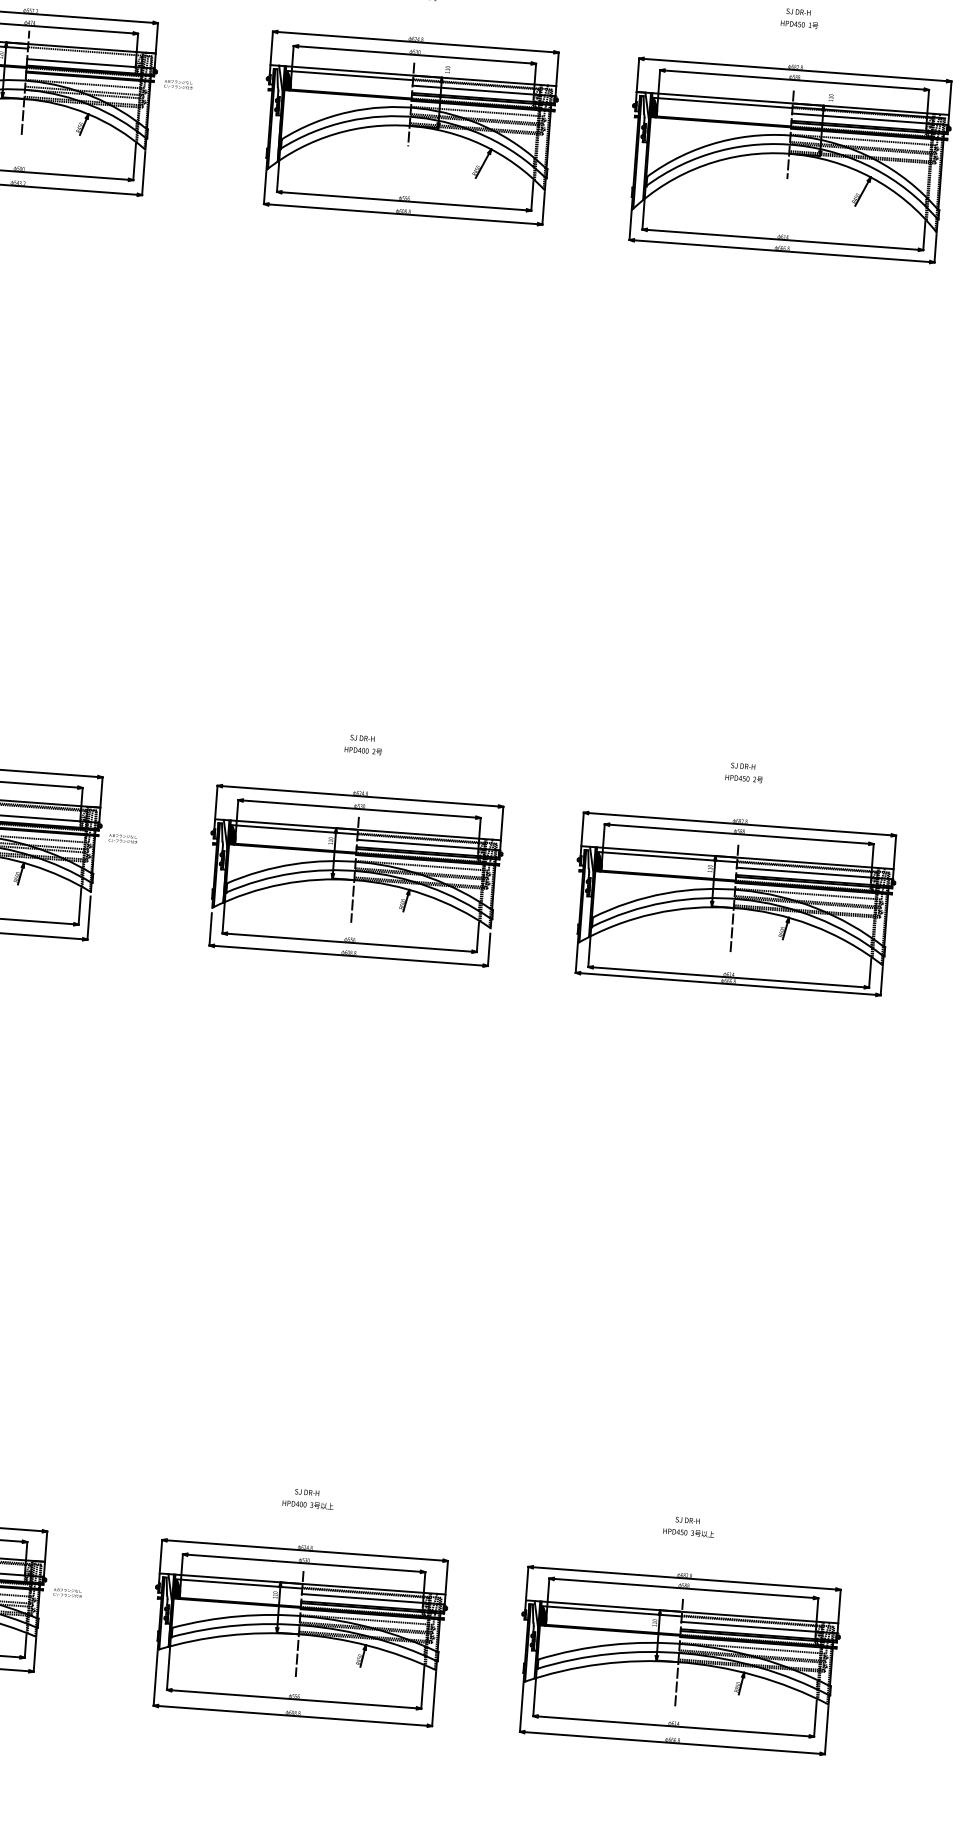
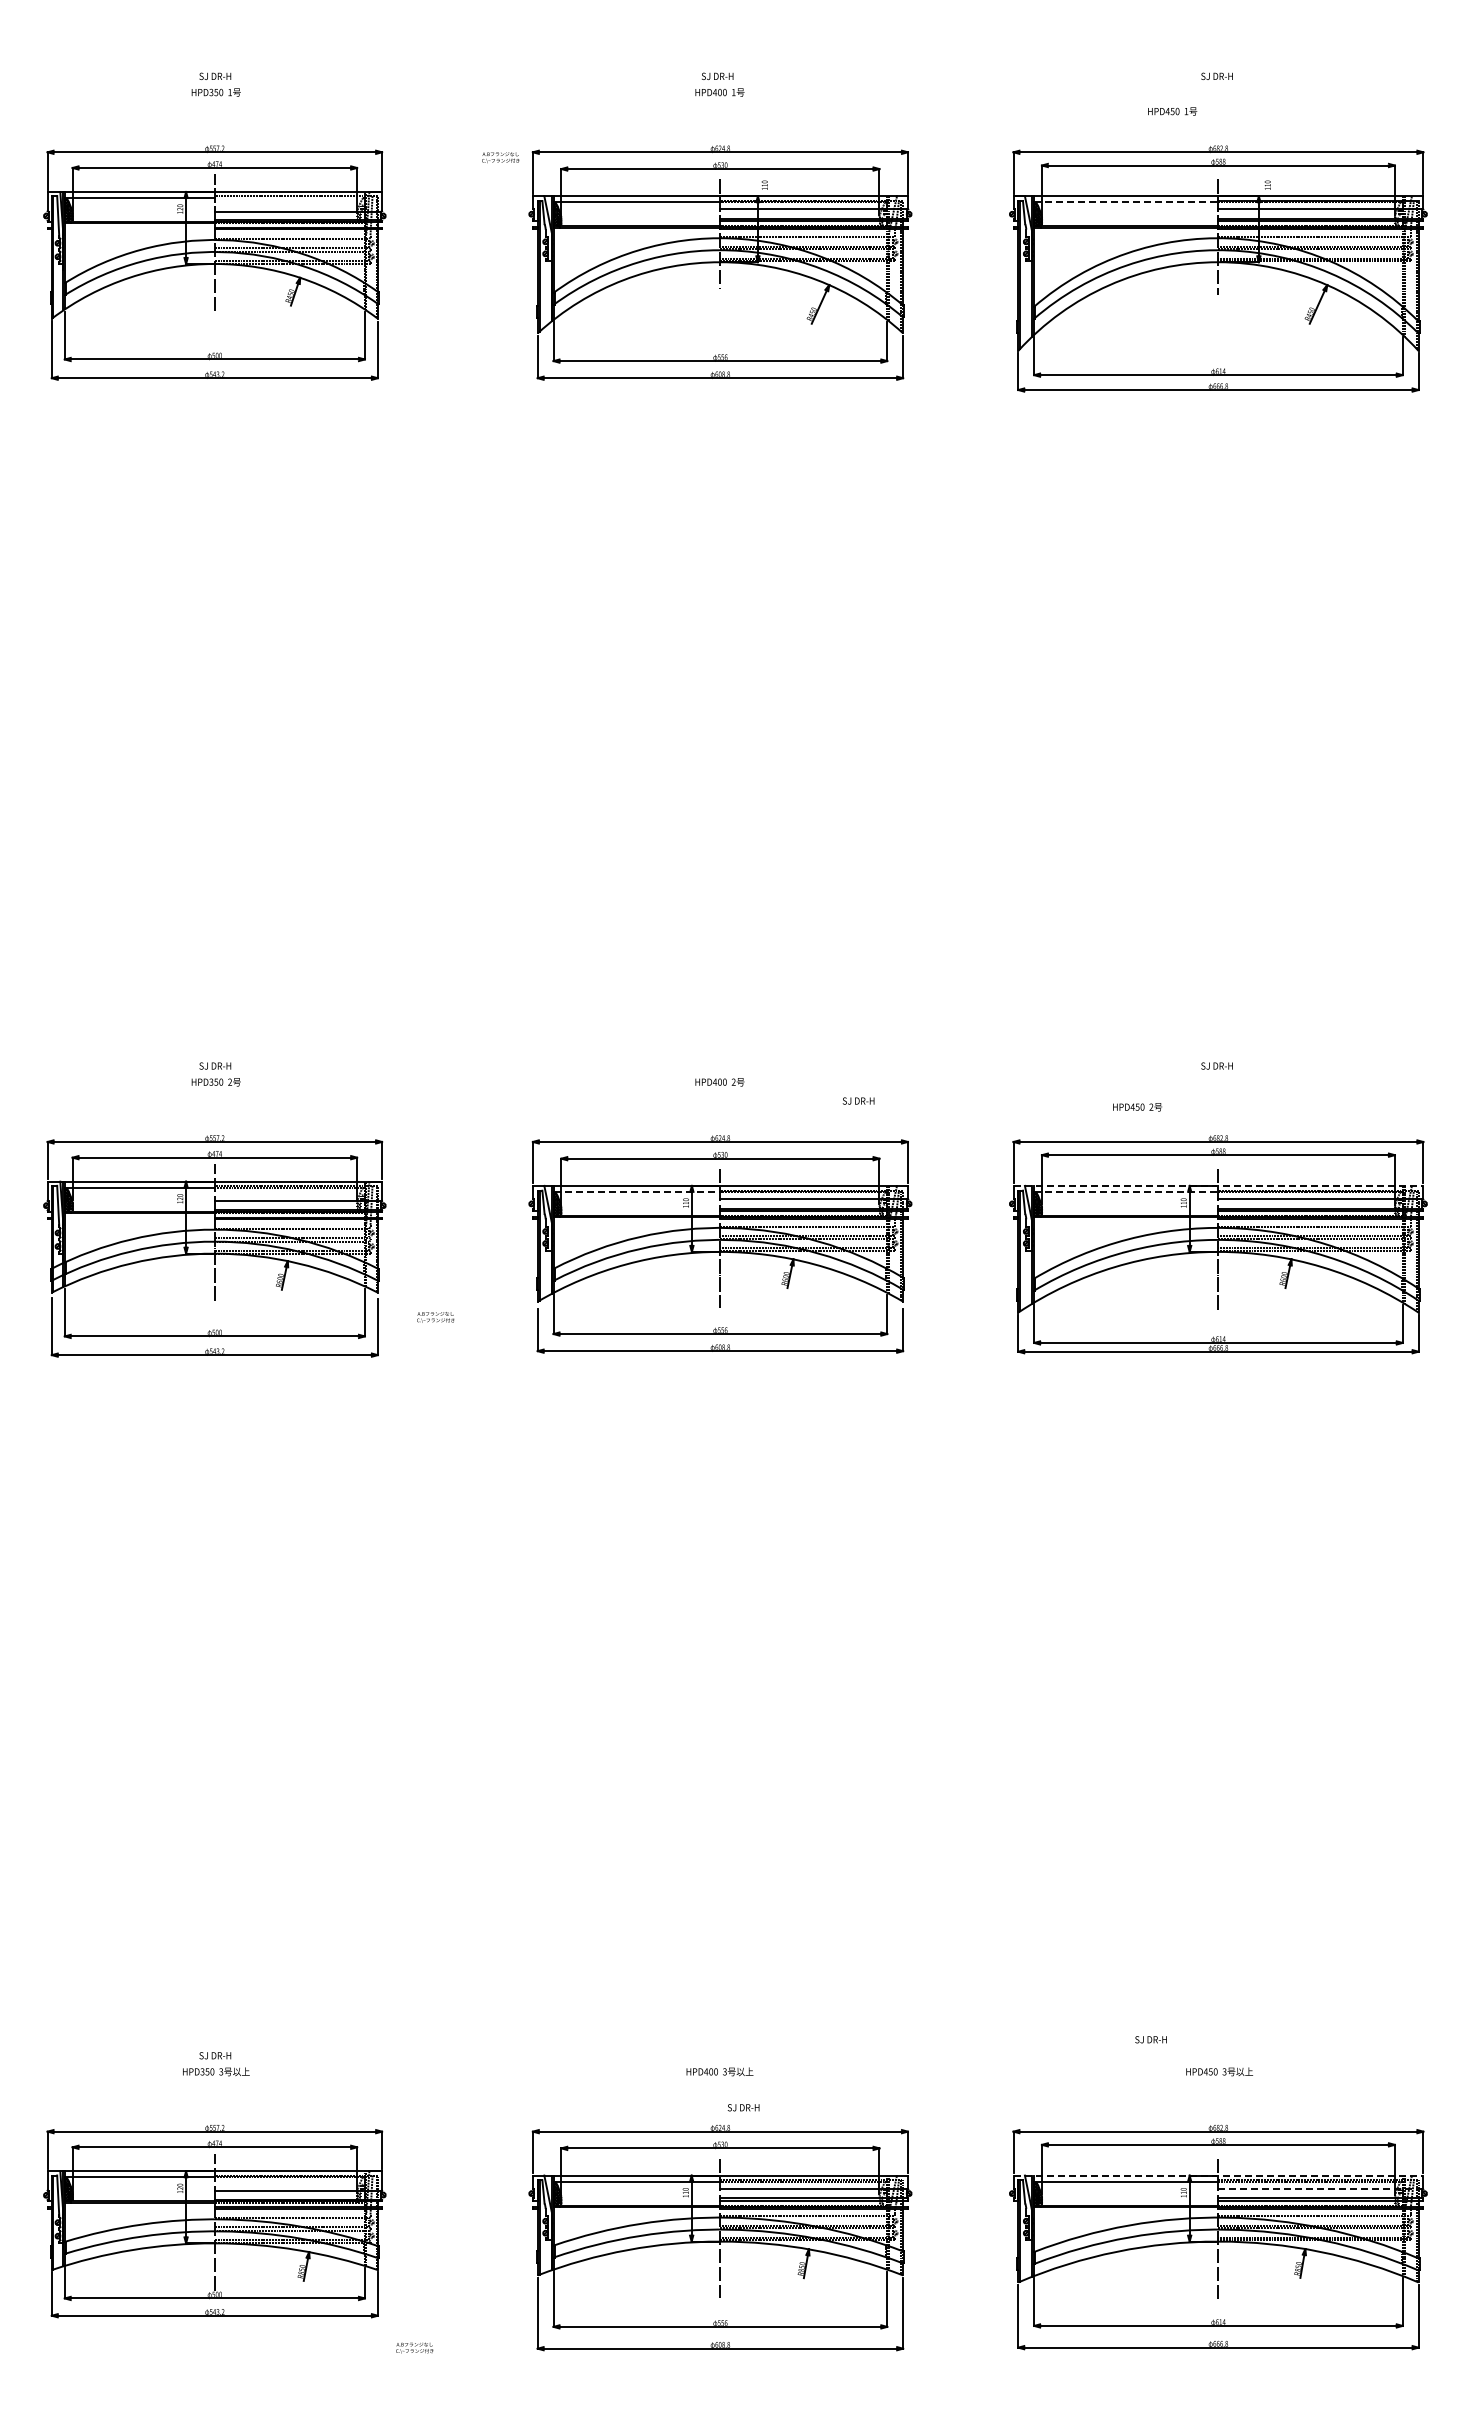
text: (799, 24) -> (1172, 111), moved
text: (178, 84) -> (500, 157), moved
line: (722, 103) -> (1126, 202), solid -> dashed
text: (362, 737) -> (858, 1100), moved
text: (744, 778) -> (1137, 1107), moved
line: (294, 829) -> (637, 1191), solid -> dashed
text: (122, 839) -> (435, 1317), moved
line: (667, 856) -> (1126, 1191), solid -> dashed
line: (737, 857) -> (1218, 1185), solid -> dashed
text: (307, 1492) -> (743, 2107), moved
text: (687, 1520) -> (1150, 2039), moved
text: (67, 1592) -> (414, 2347), moved
line: (682, 1611) -> (1218, 2175), solid -> dashed
line: (759, 1627) -> (1321, 2188), solid -> dashed

